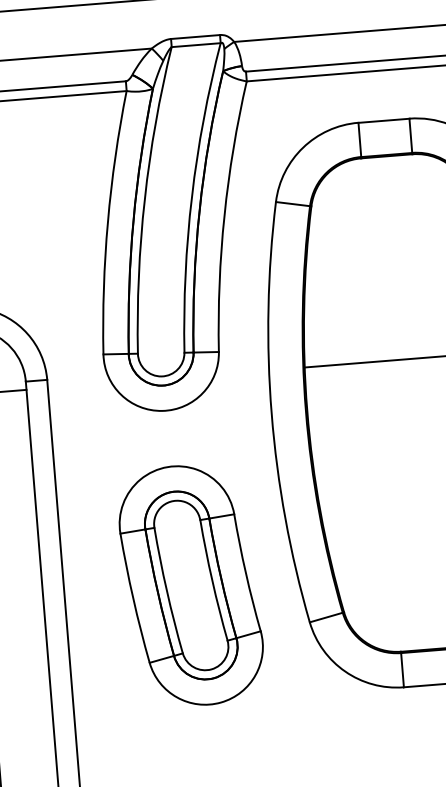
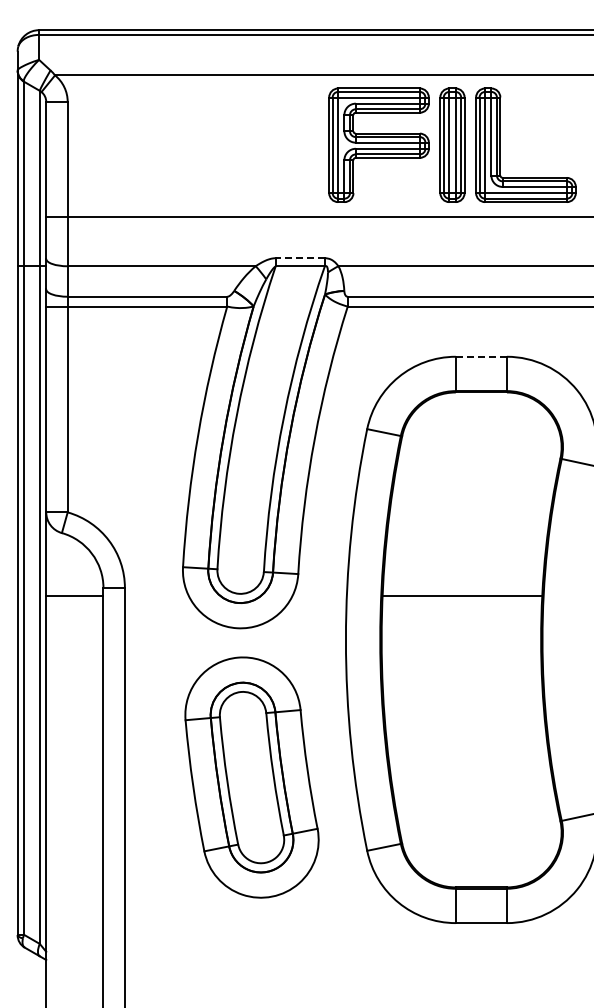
line: (195, 37) -> (300, 258), solid -> dashed
line: (384, 120) -> (481, 356), solid -> dashed
part: (190, 585) -> (251, 777), moved

